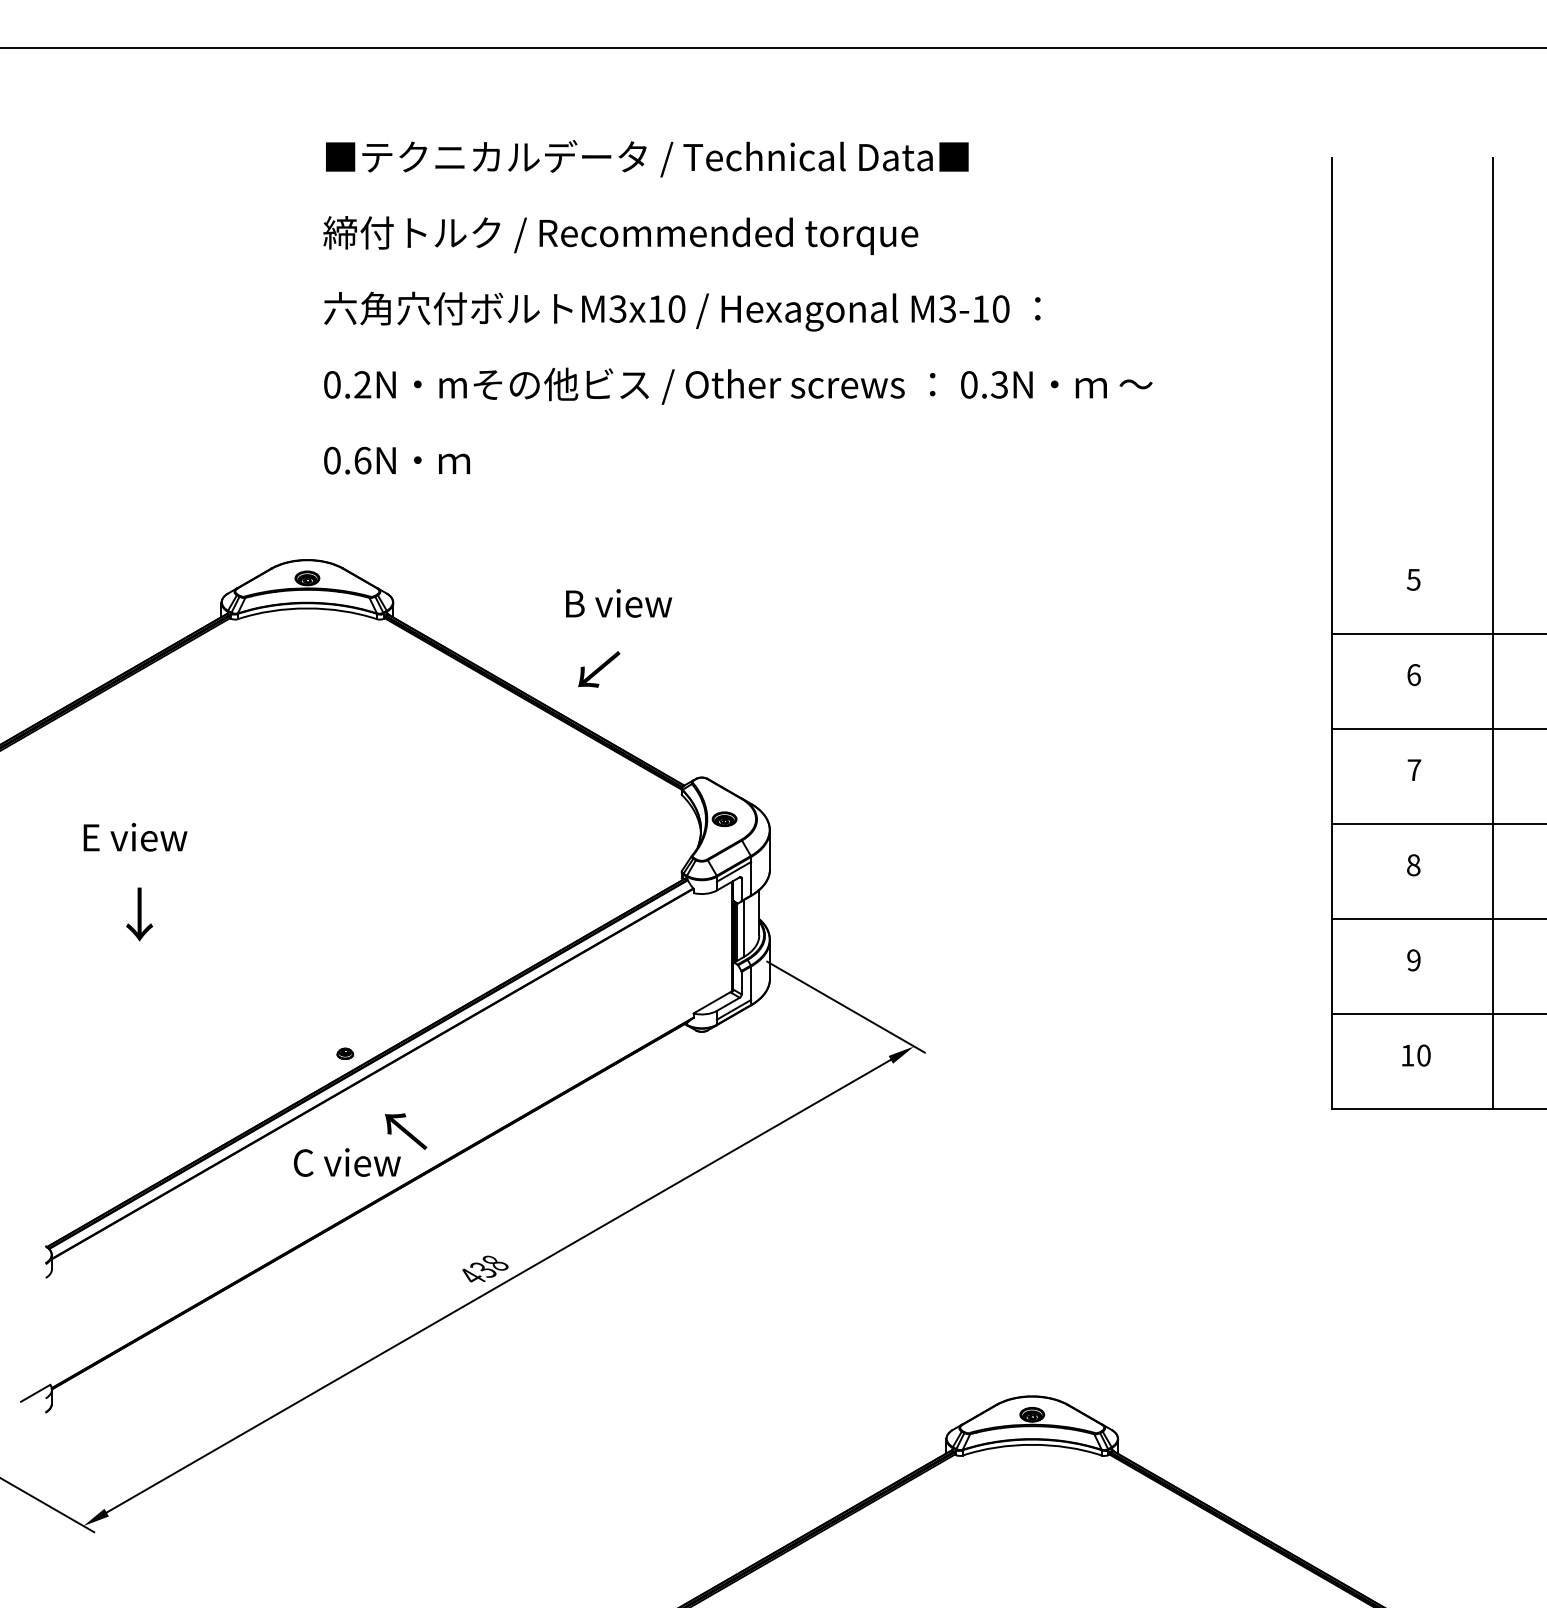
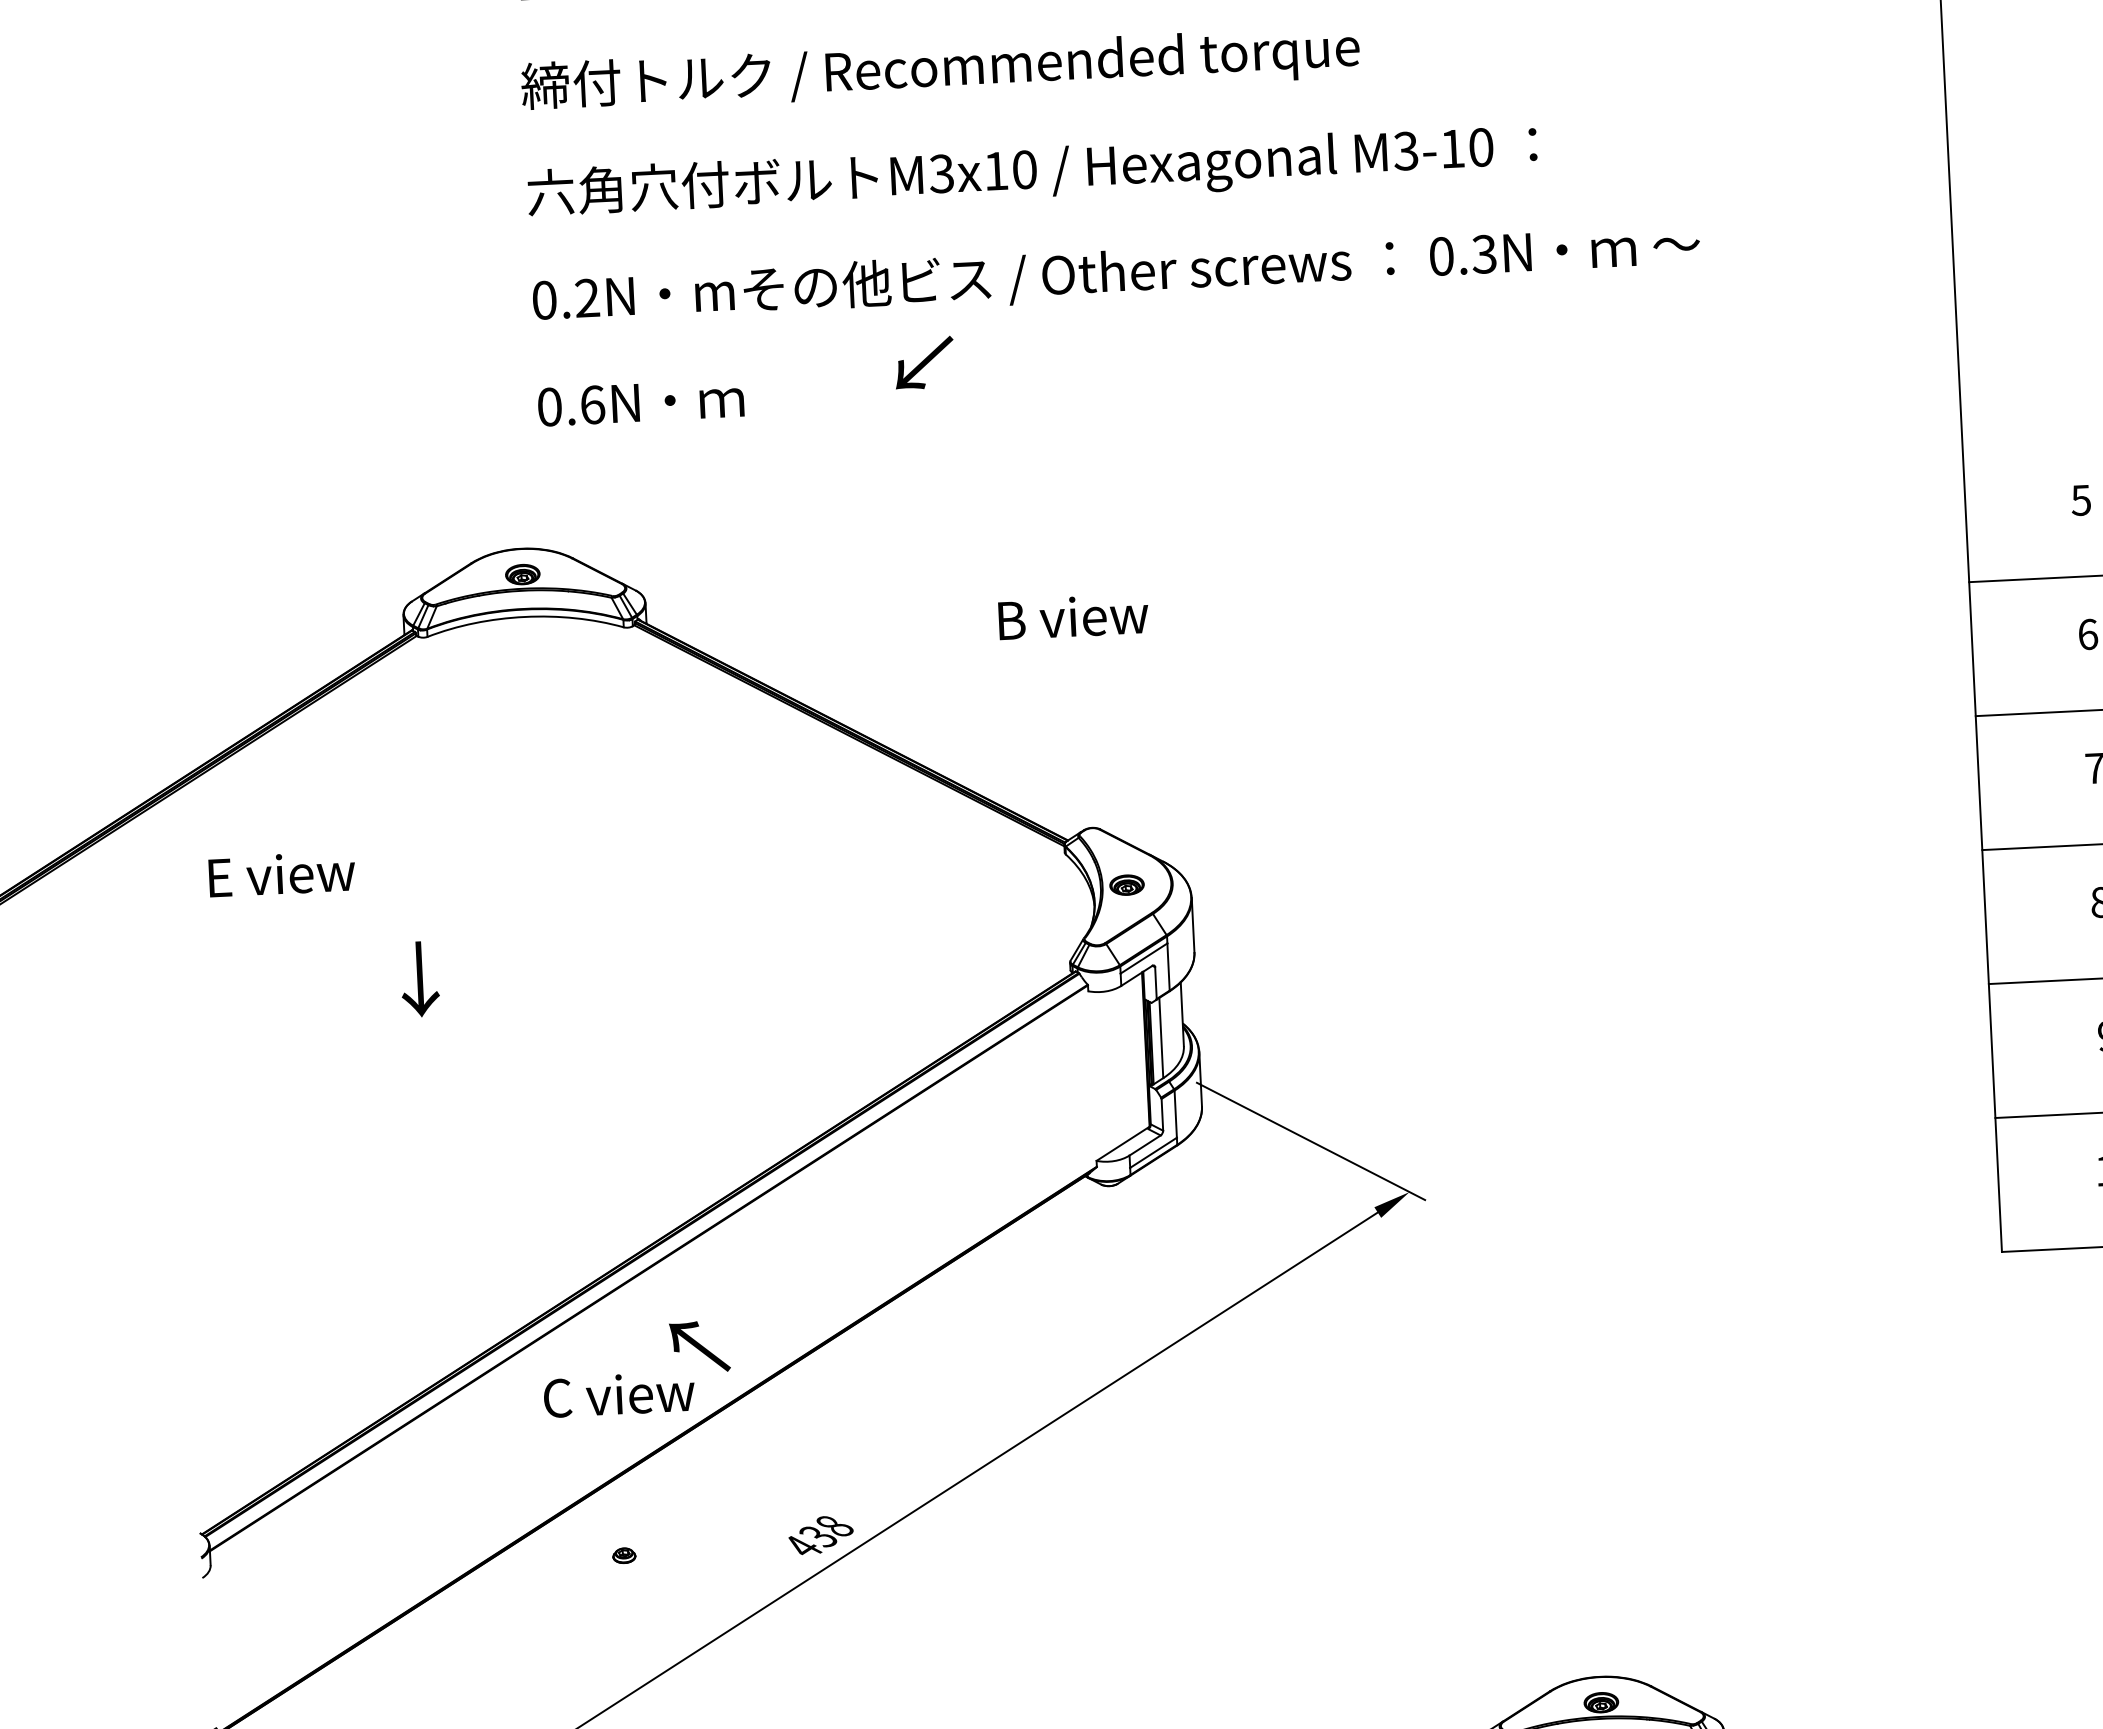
text: (619, 603) -> (1074, 616), moved
text: (599, 669) -> (924, 363), moved
text: (135, 837) -> (282, 874), moved
text: (139, 914) -> (419, 979), moved
part: (345, 1053) -> (624, 1555), moved

